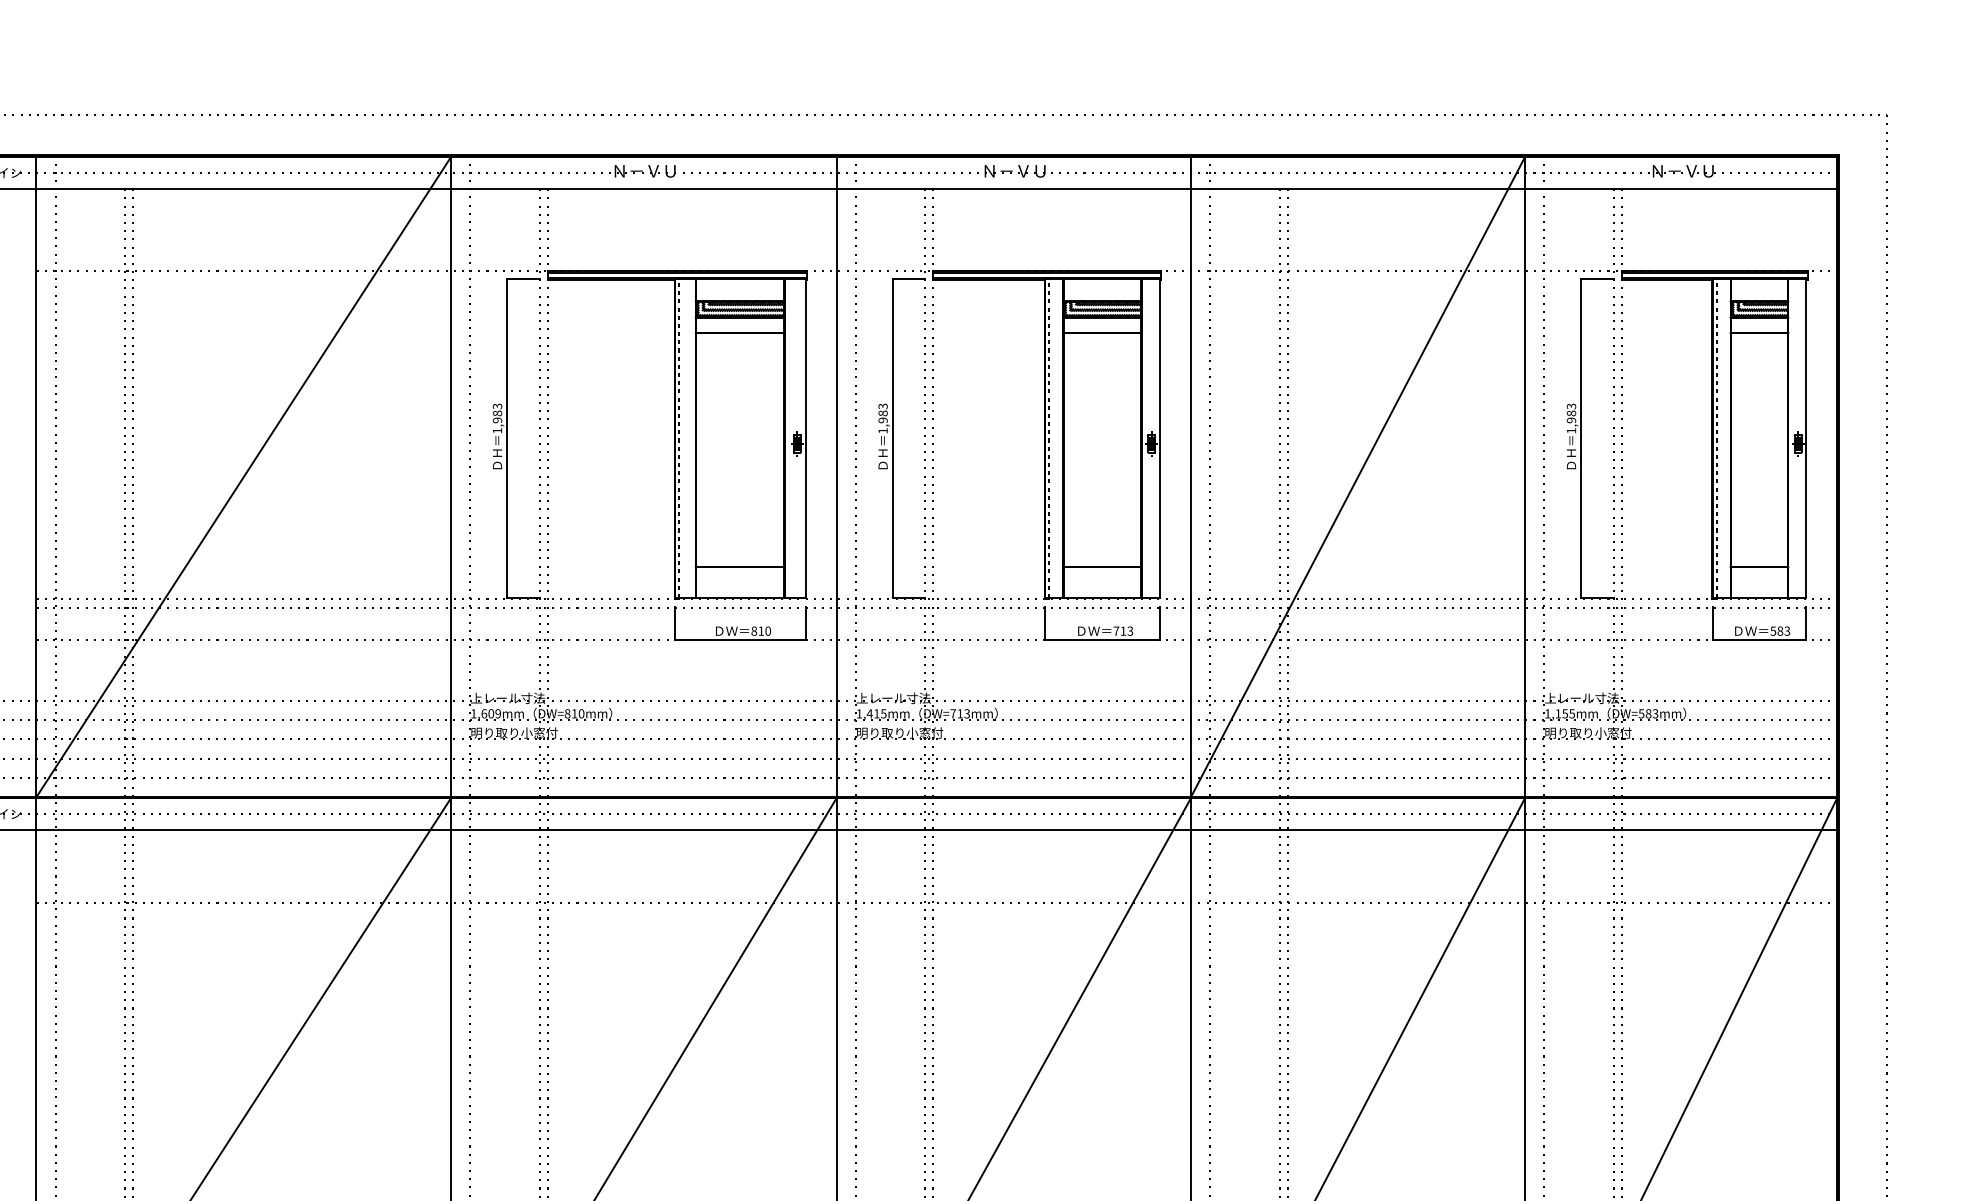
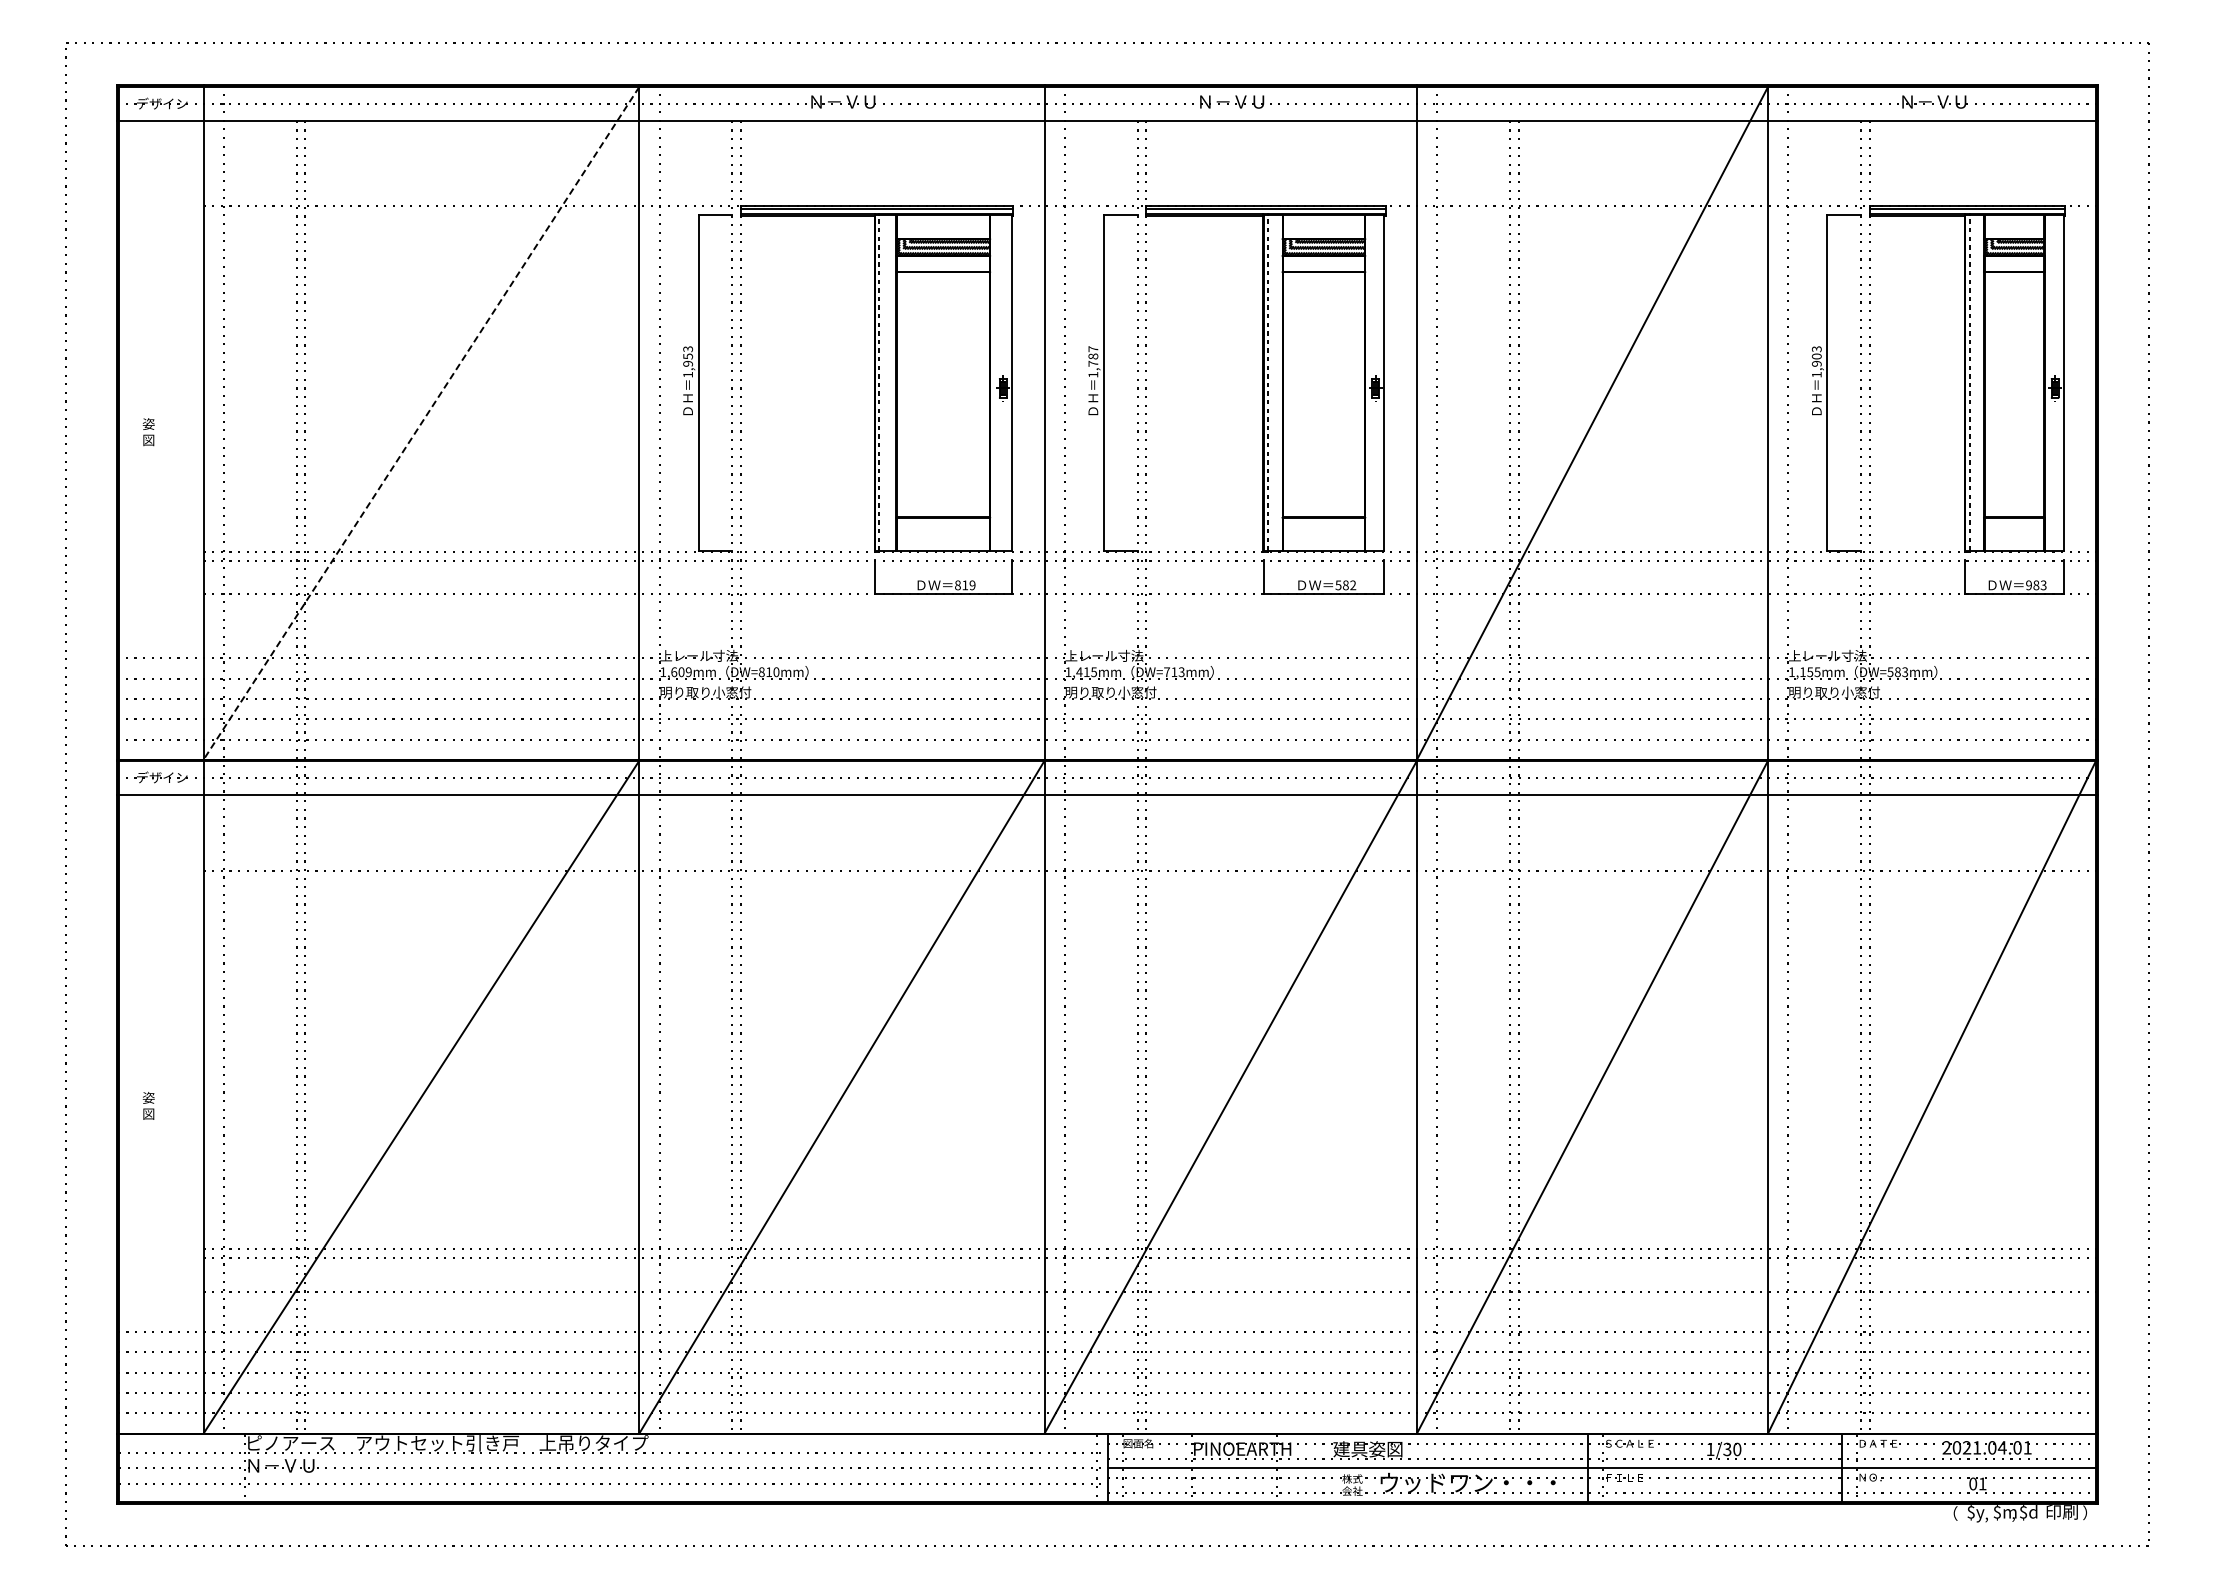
text: (496, 413) -> (687, 356), 1,983 -> 1,953
text: (883, 413) -> (1093, 356), 1,983 -> 1,787
text: (1571, 413) -> (1816, 356), 1,983 -> 1,903
line: (243, 477) -> (421, 423), solid -> dashed
text: (768, 631) -> (972, 585), 810 -> 819
text: (1123, 631) -> (1345, 585), 713 -> 582
text: (1772, 631) -> (2028, 585), 583 -> 983

